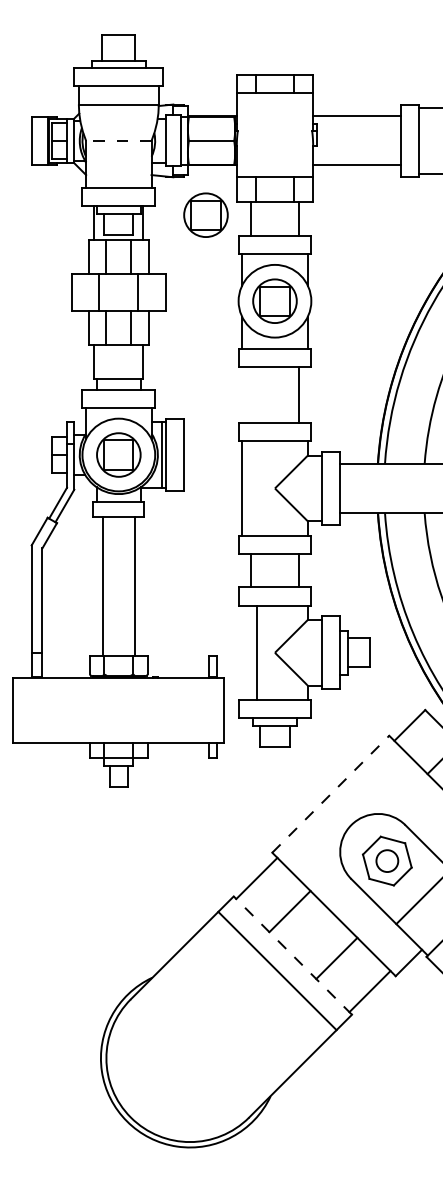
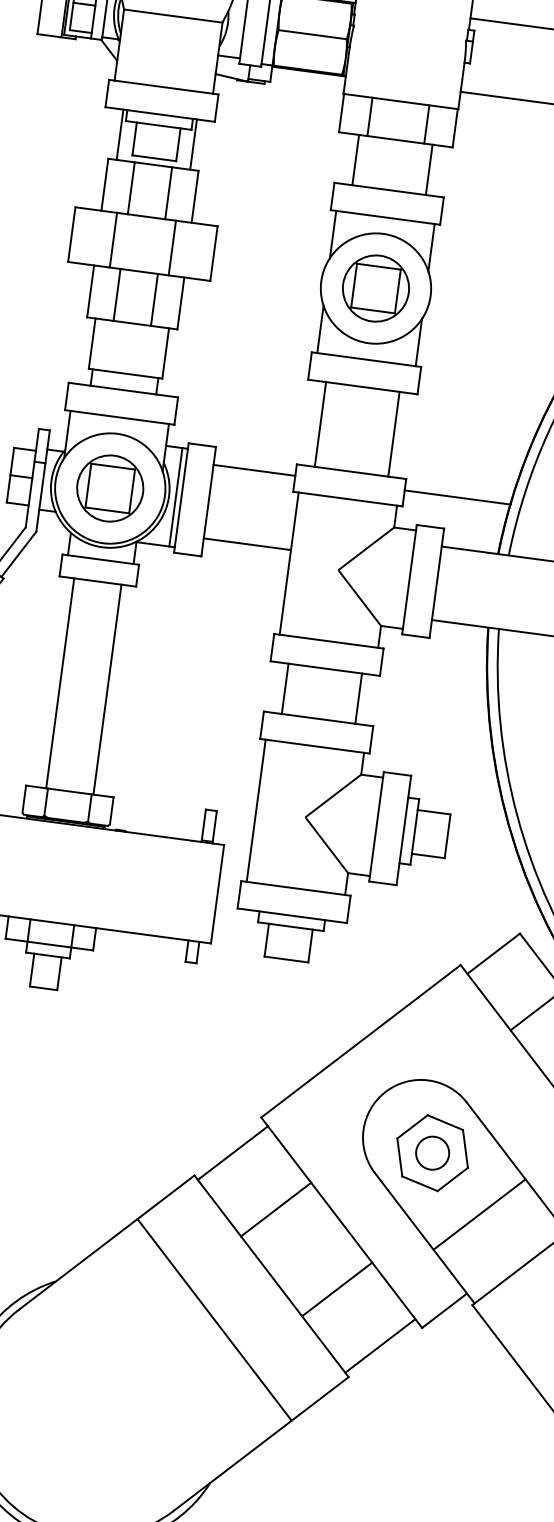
line: (118, 140) -> (172, 15), dashed -> solid
part: (205, 214) -> (288, 144), removed
line: (250, 394) -> (320, 423), added
line: (211, 430) -> (254, 470), added
line: (346, 430) -> (457, 497), added
line: (213, 479) -> (247, 544), added
line: (257, 652) -> (256, 810), moved
line: (330, 794) -> (360, 1041), dashed -> solid
line: (292, 955) -> (271, 1276), dashed -> solid
line: (277, 970) -> (214, 1319), moved

